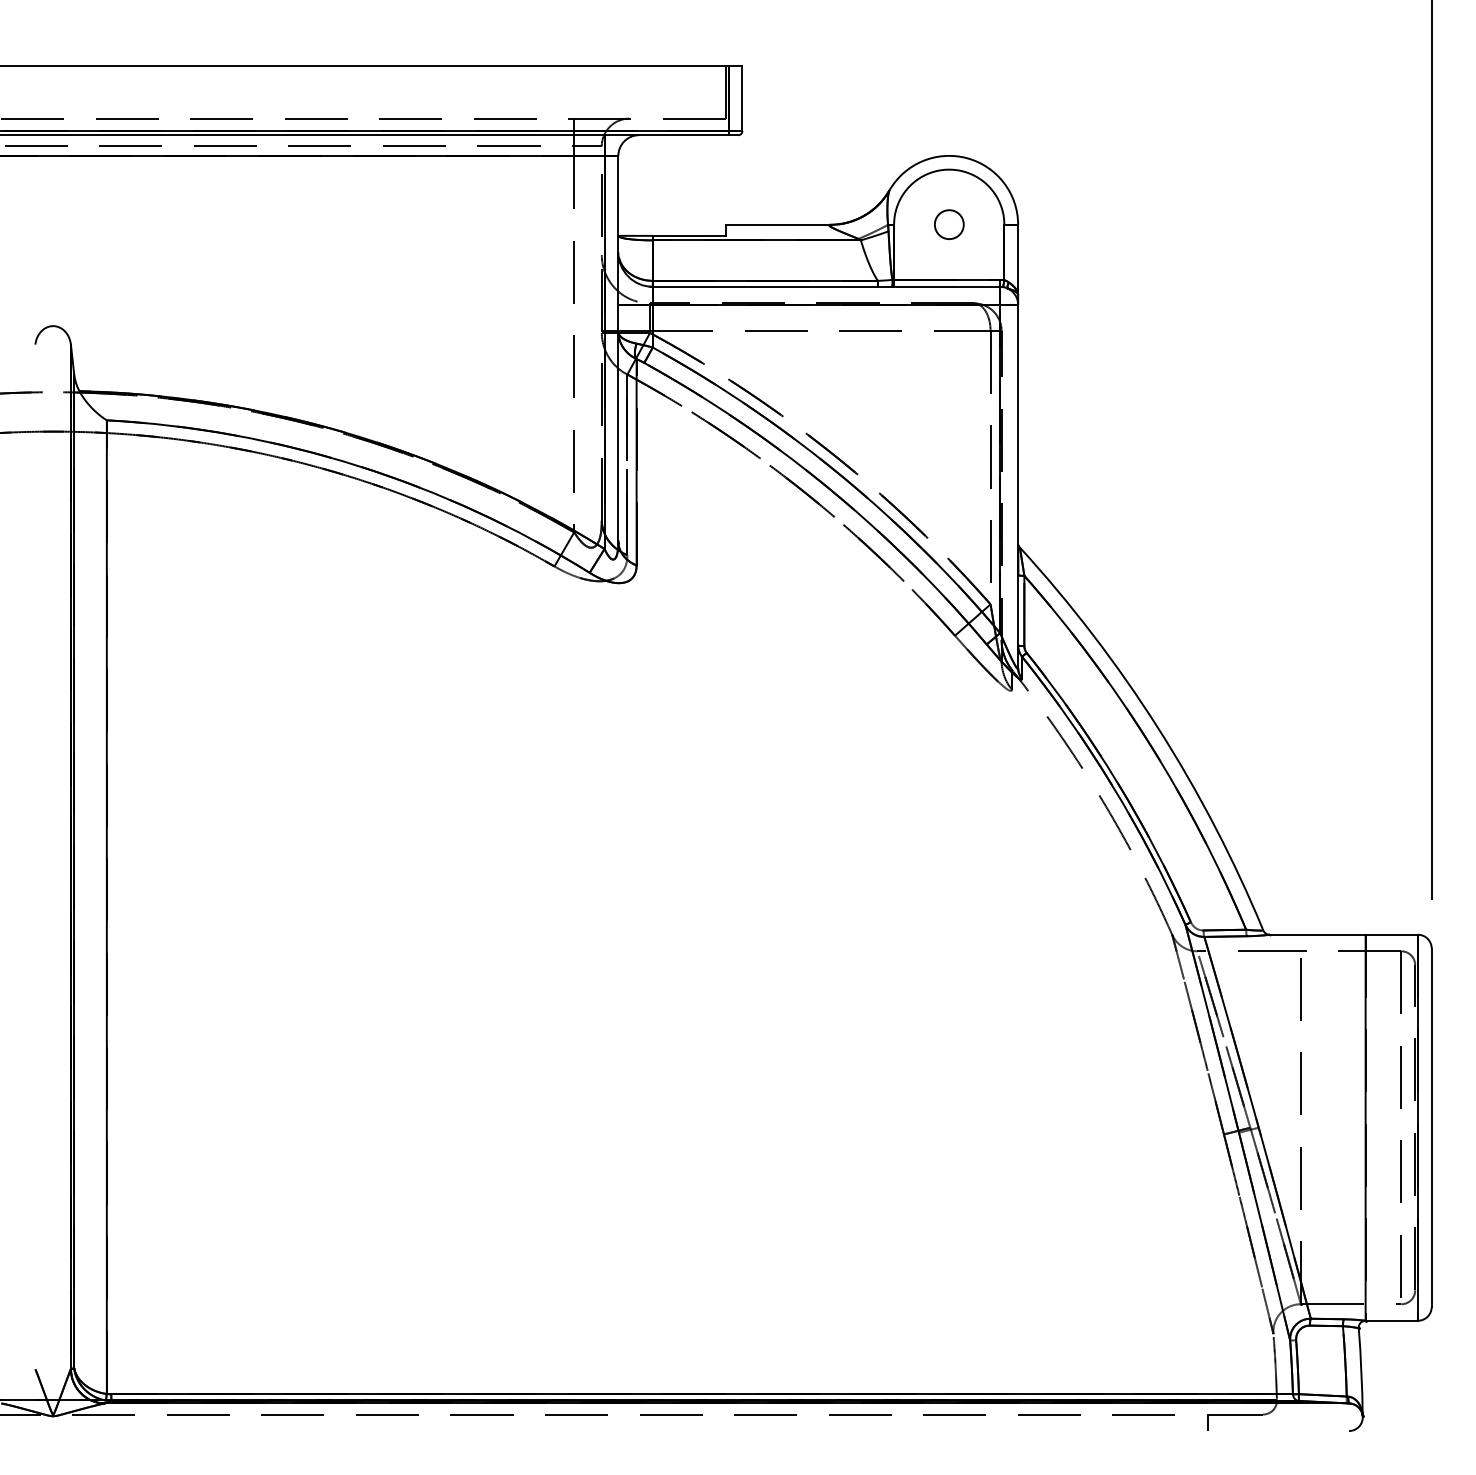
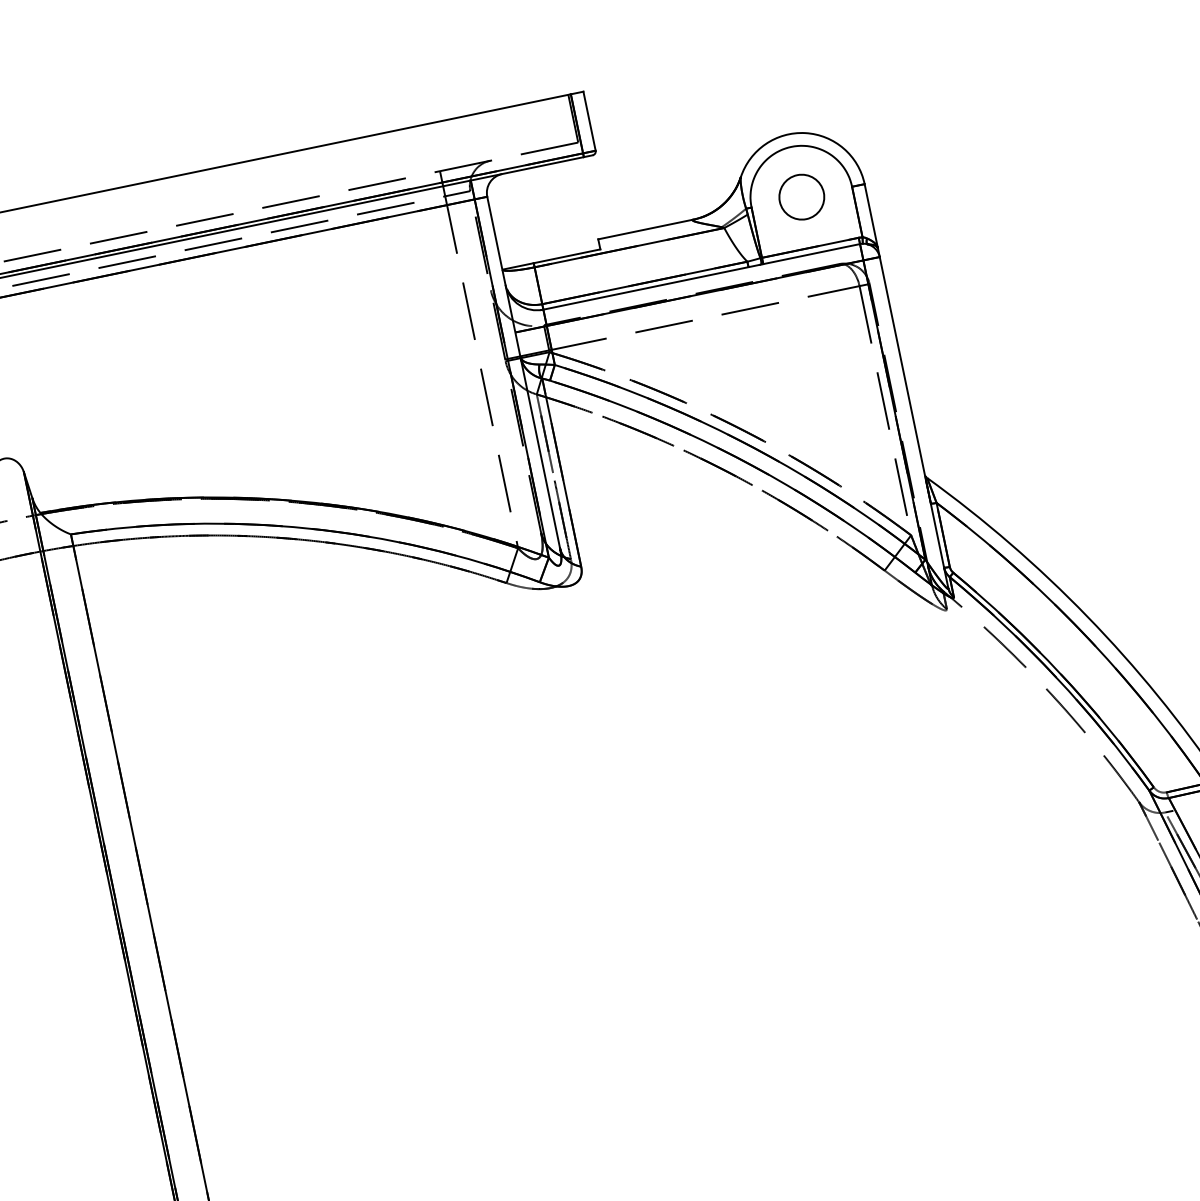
circle: (949, 224) -> (802, 196), size x1.67

